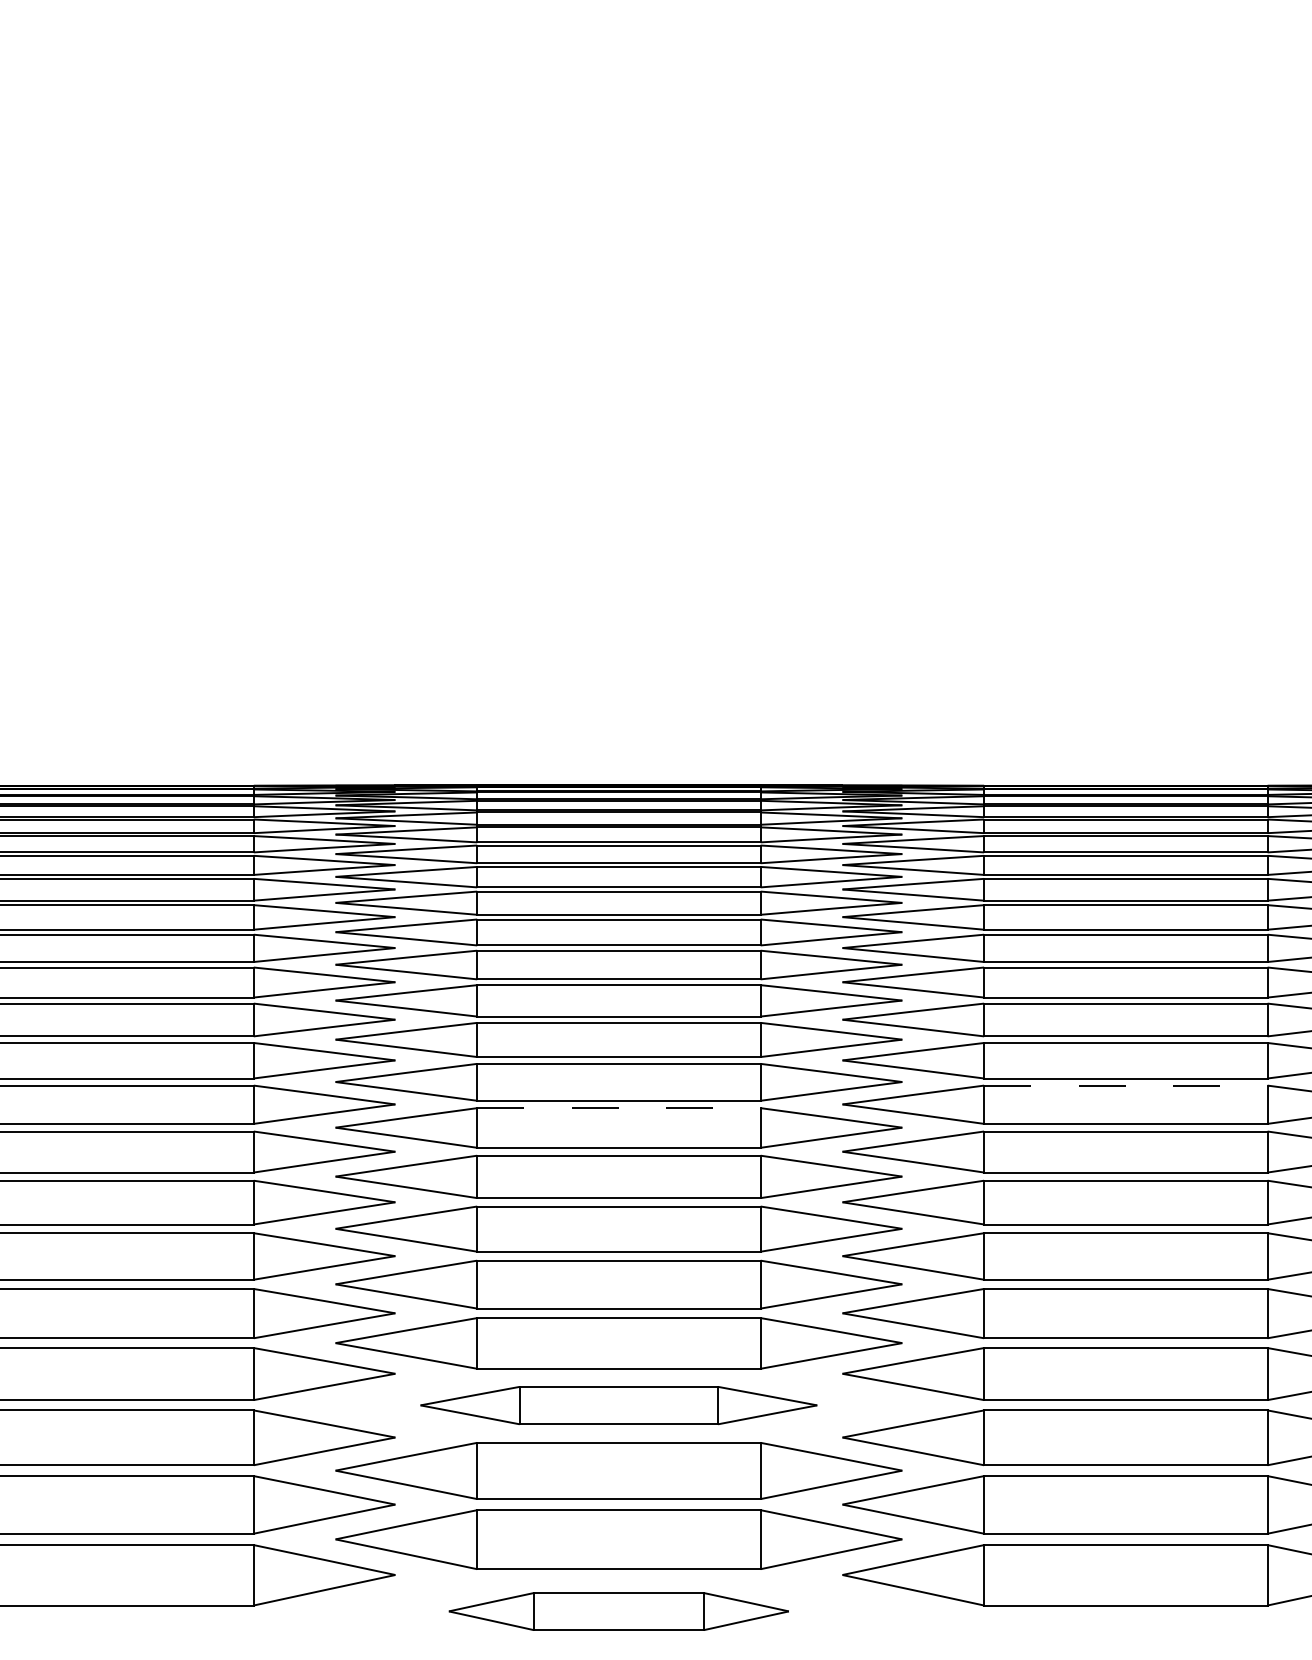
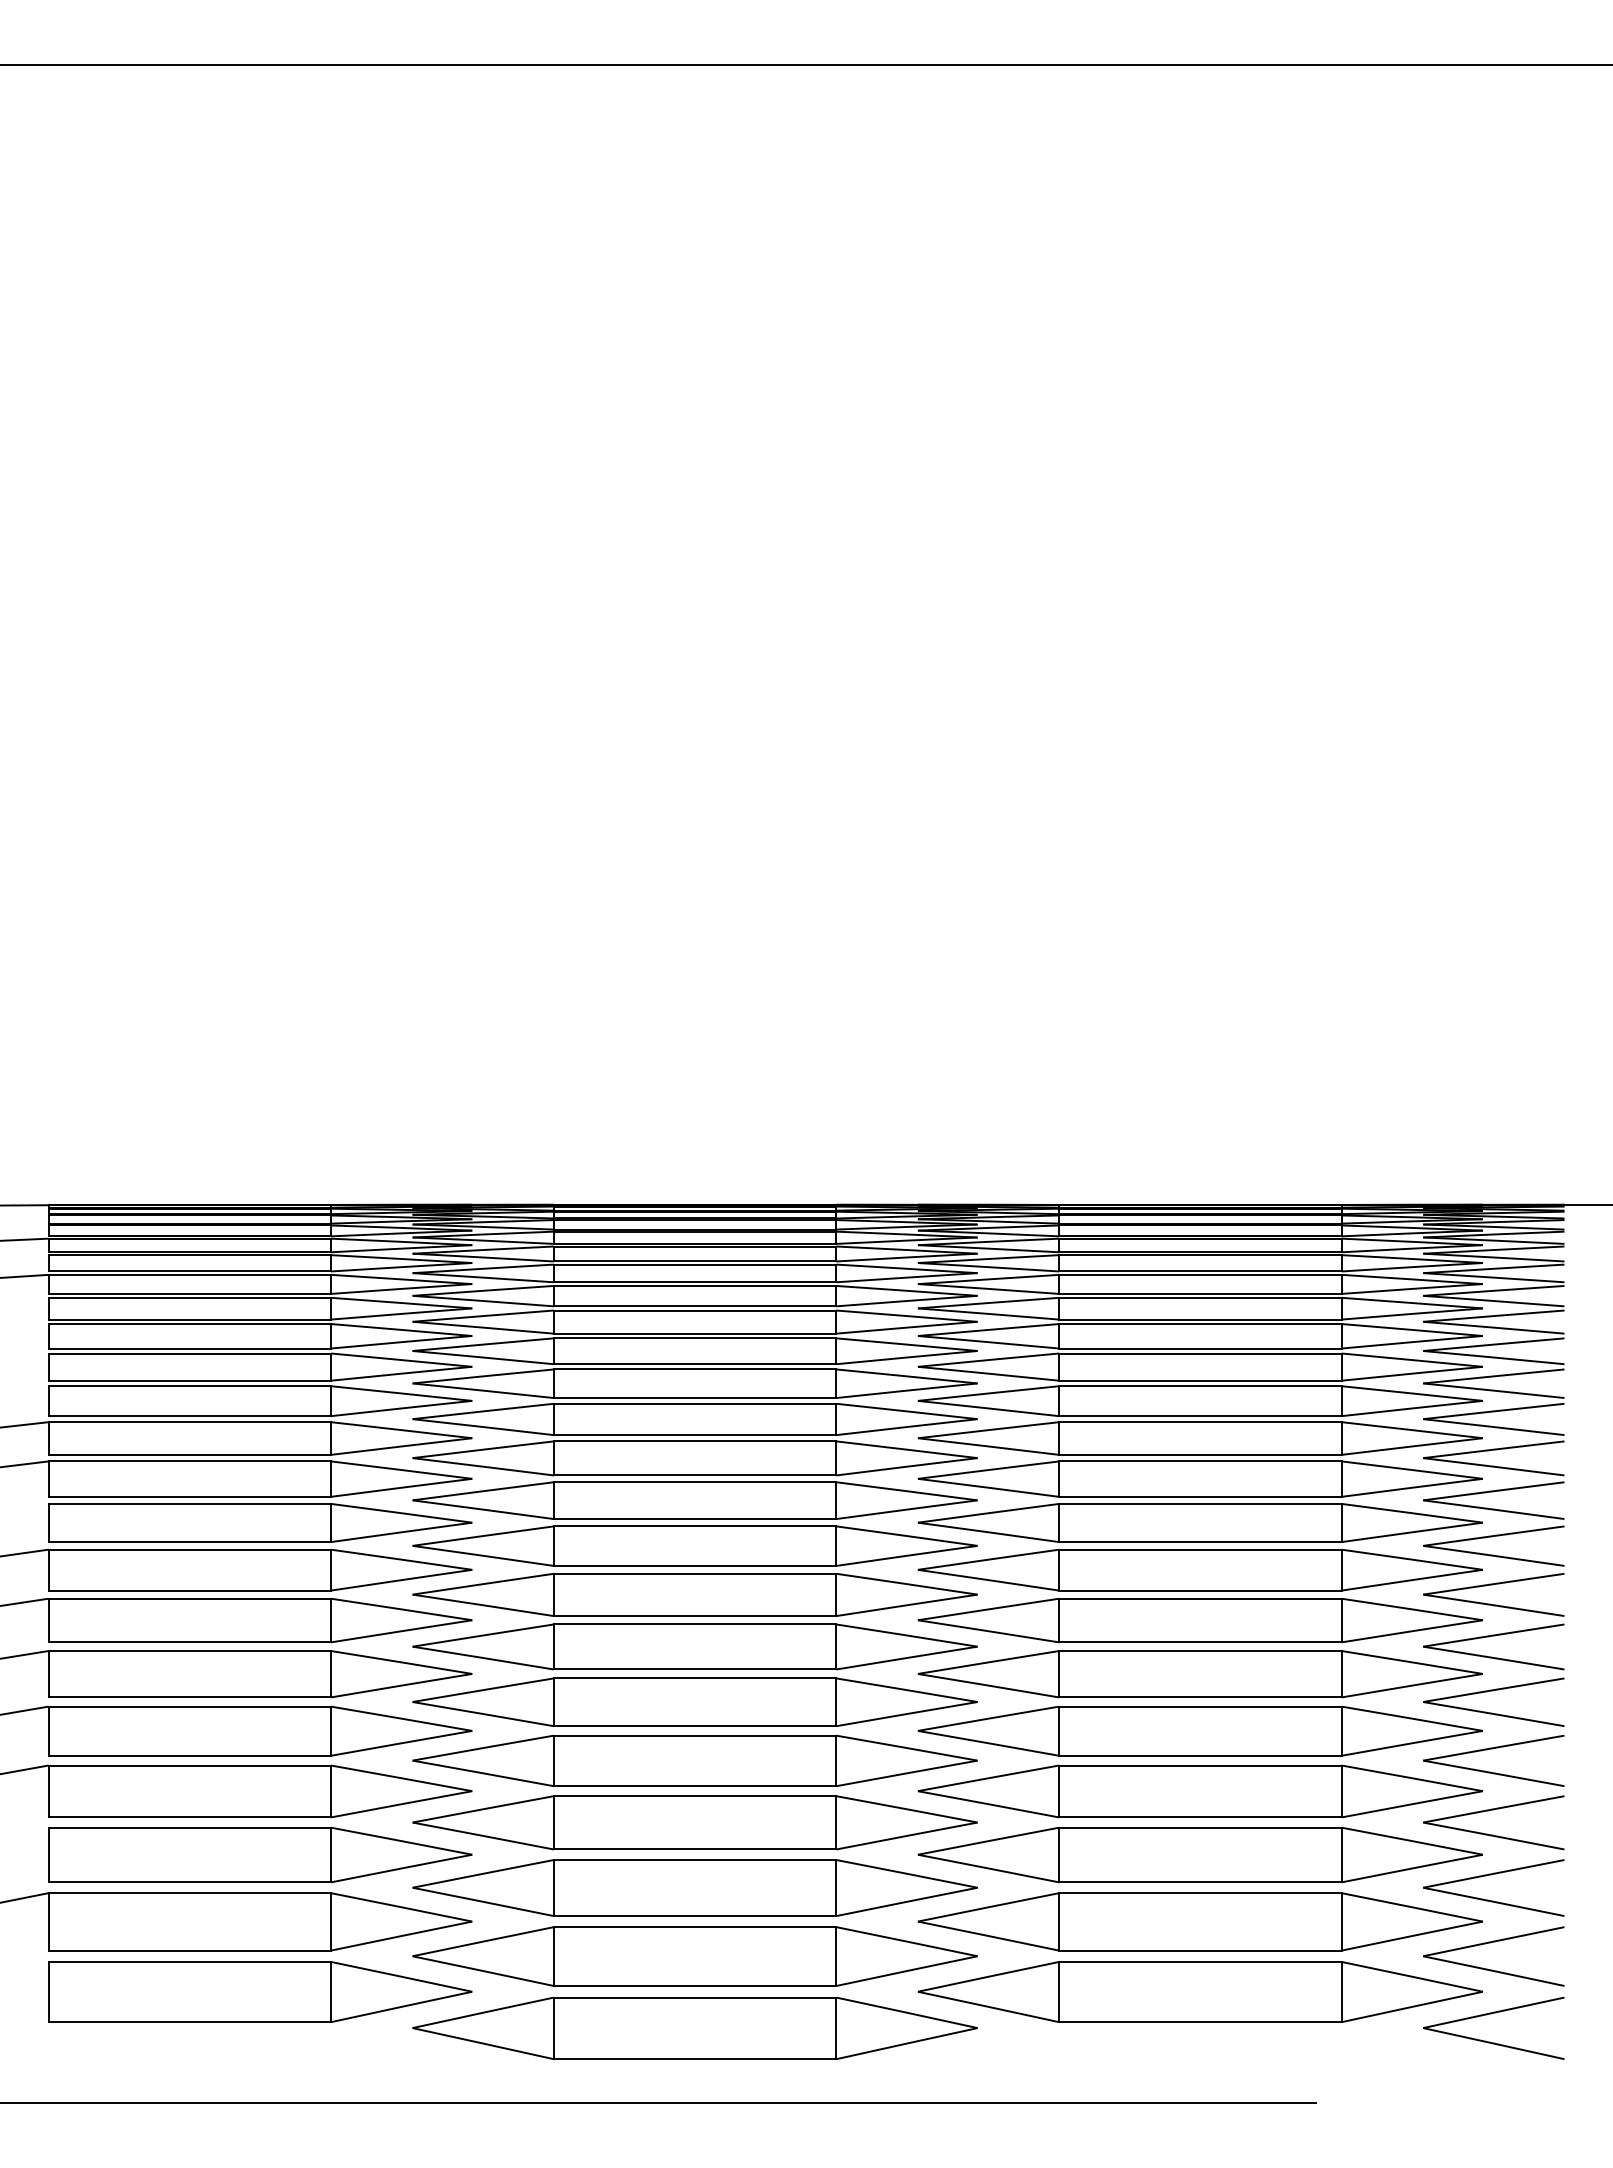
line: (1125, 1085) -> (1200, 1503), dashed -> solid
line: (619, 1108) -> (695, 1526), dashed -> solid
part: (618, 1405) -> (694, 1822), size x1.43
part: (618, 1610) -> (694, 2027), size x1.67

